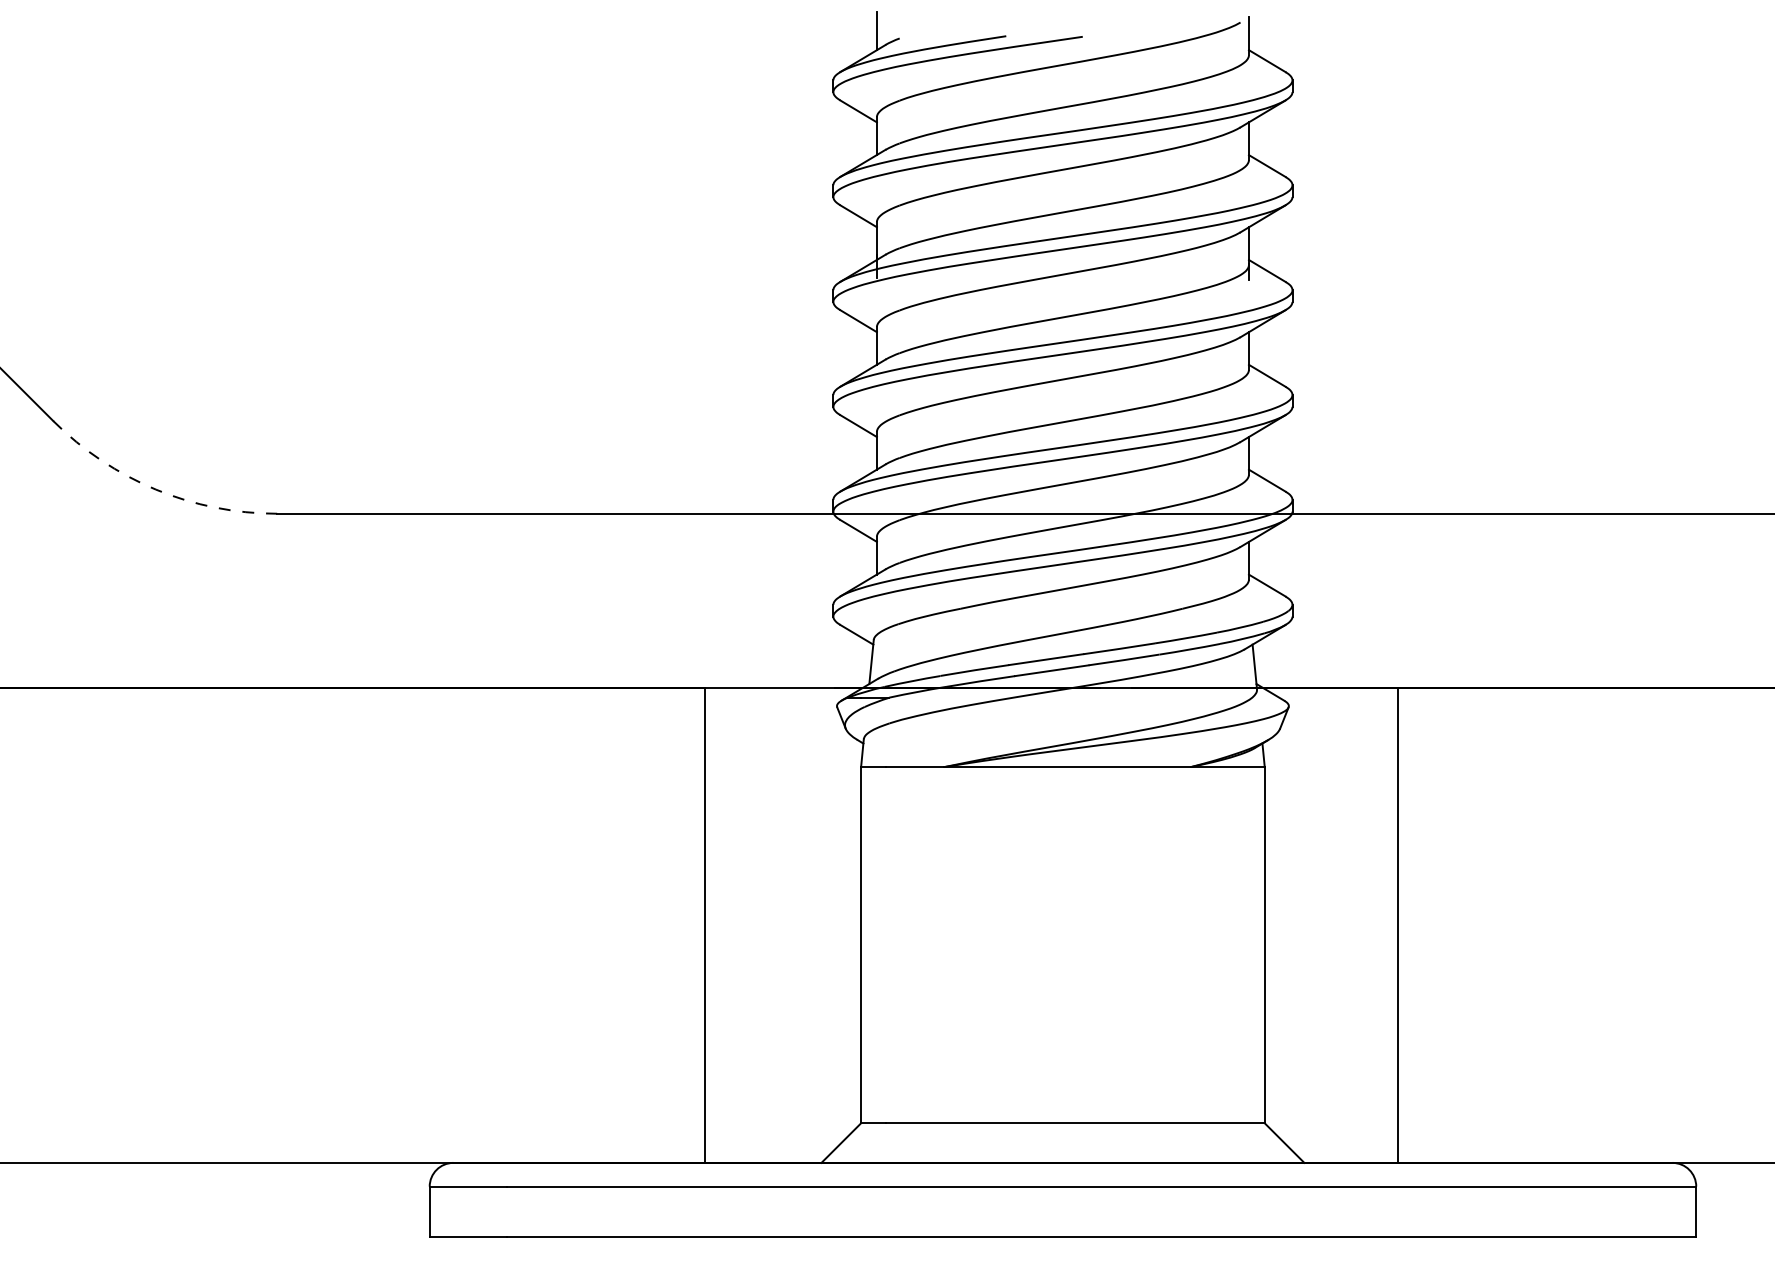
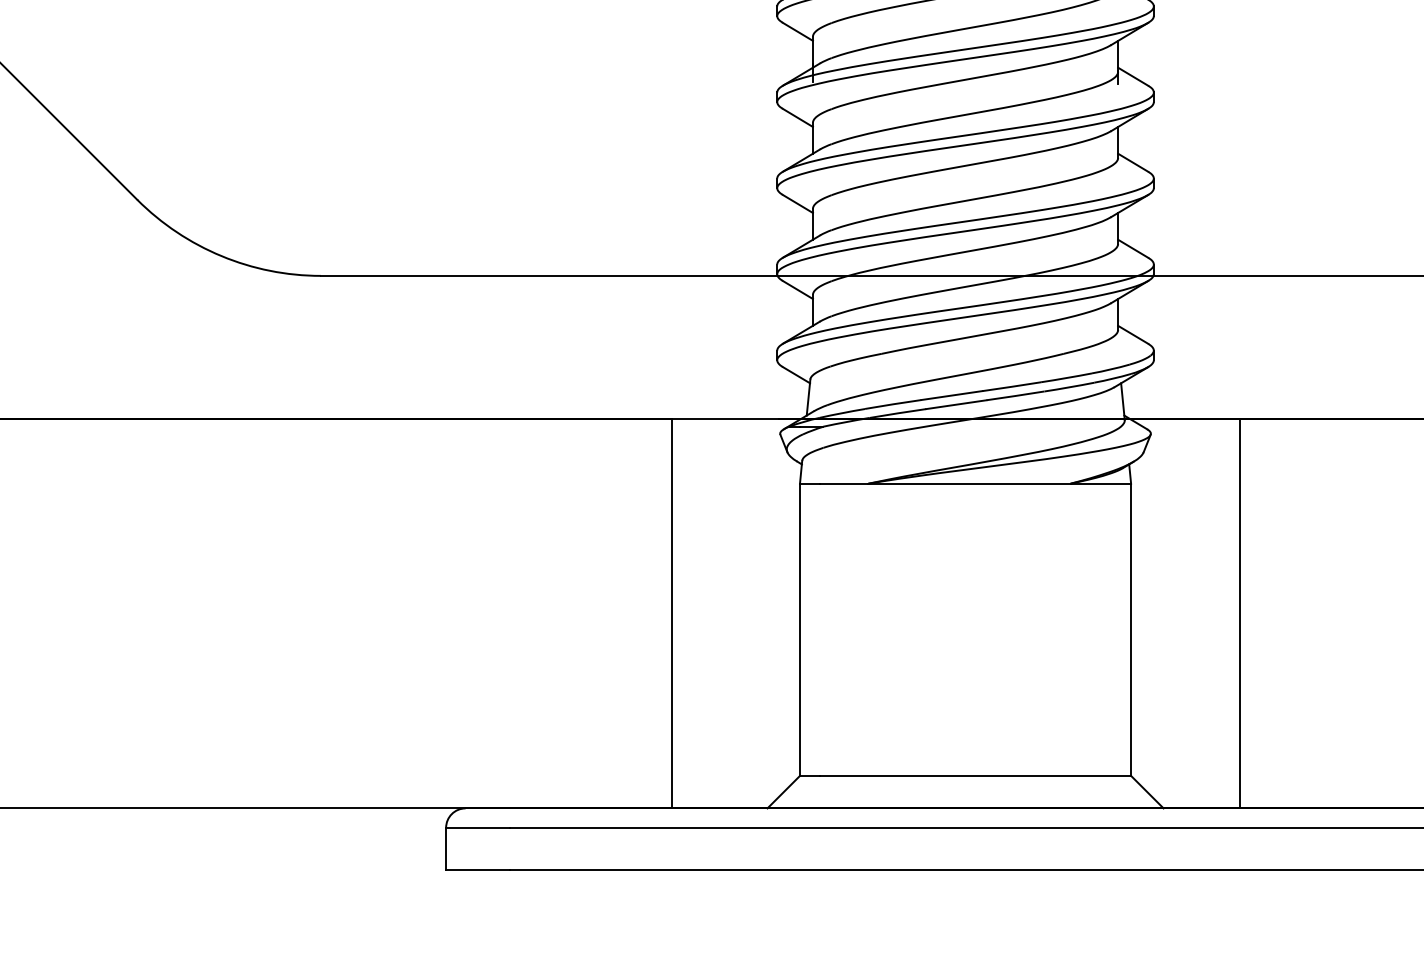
arc: (155, 489) -> (221, 256), dashed -> solid

